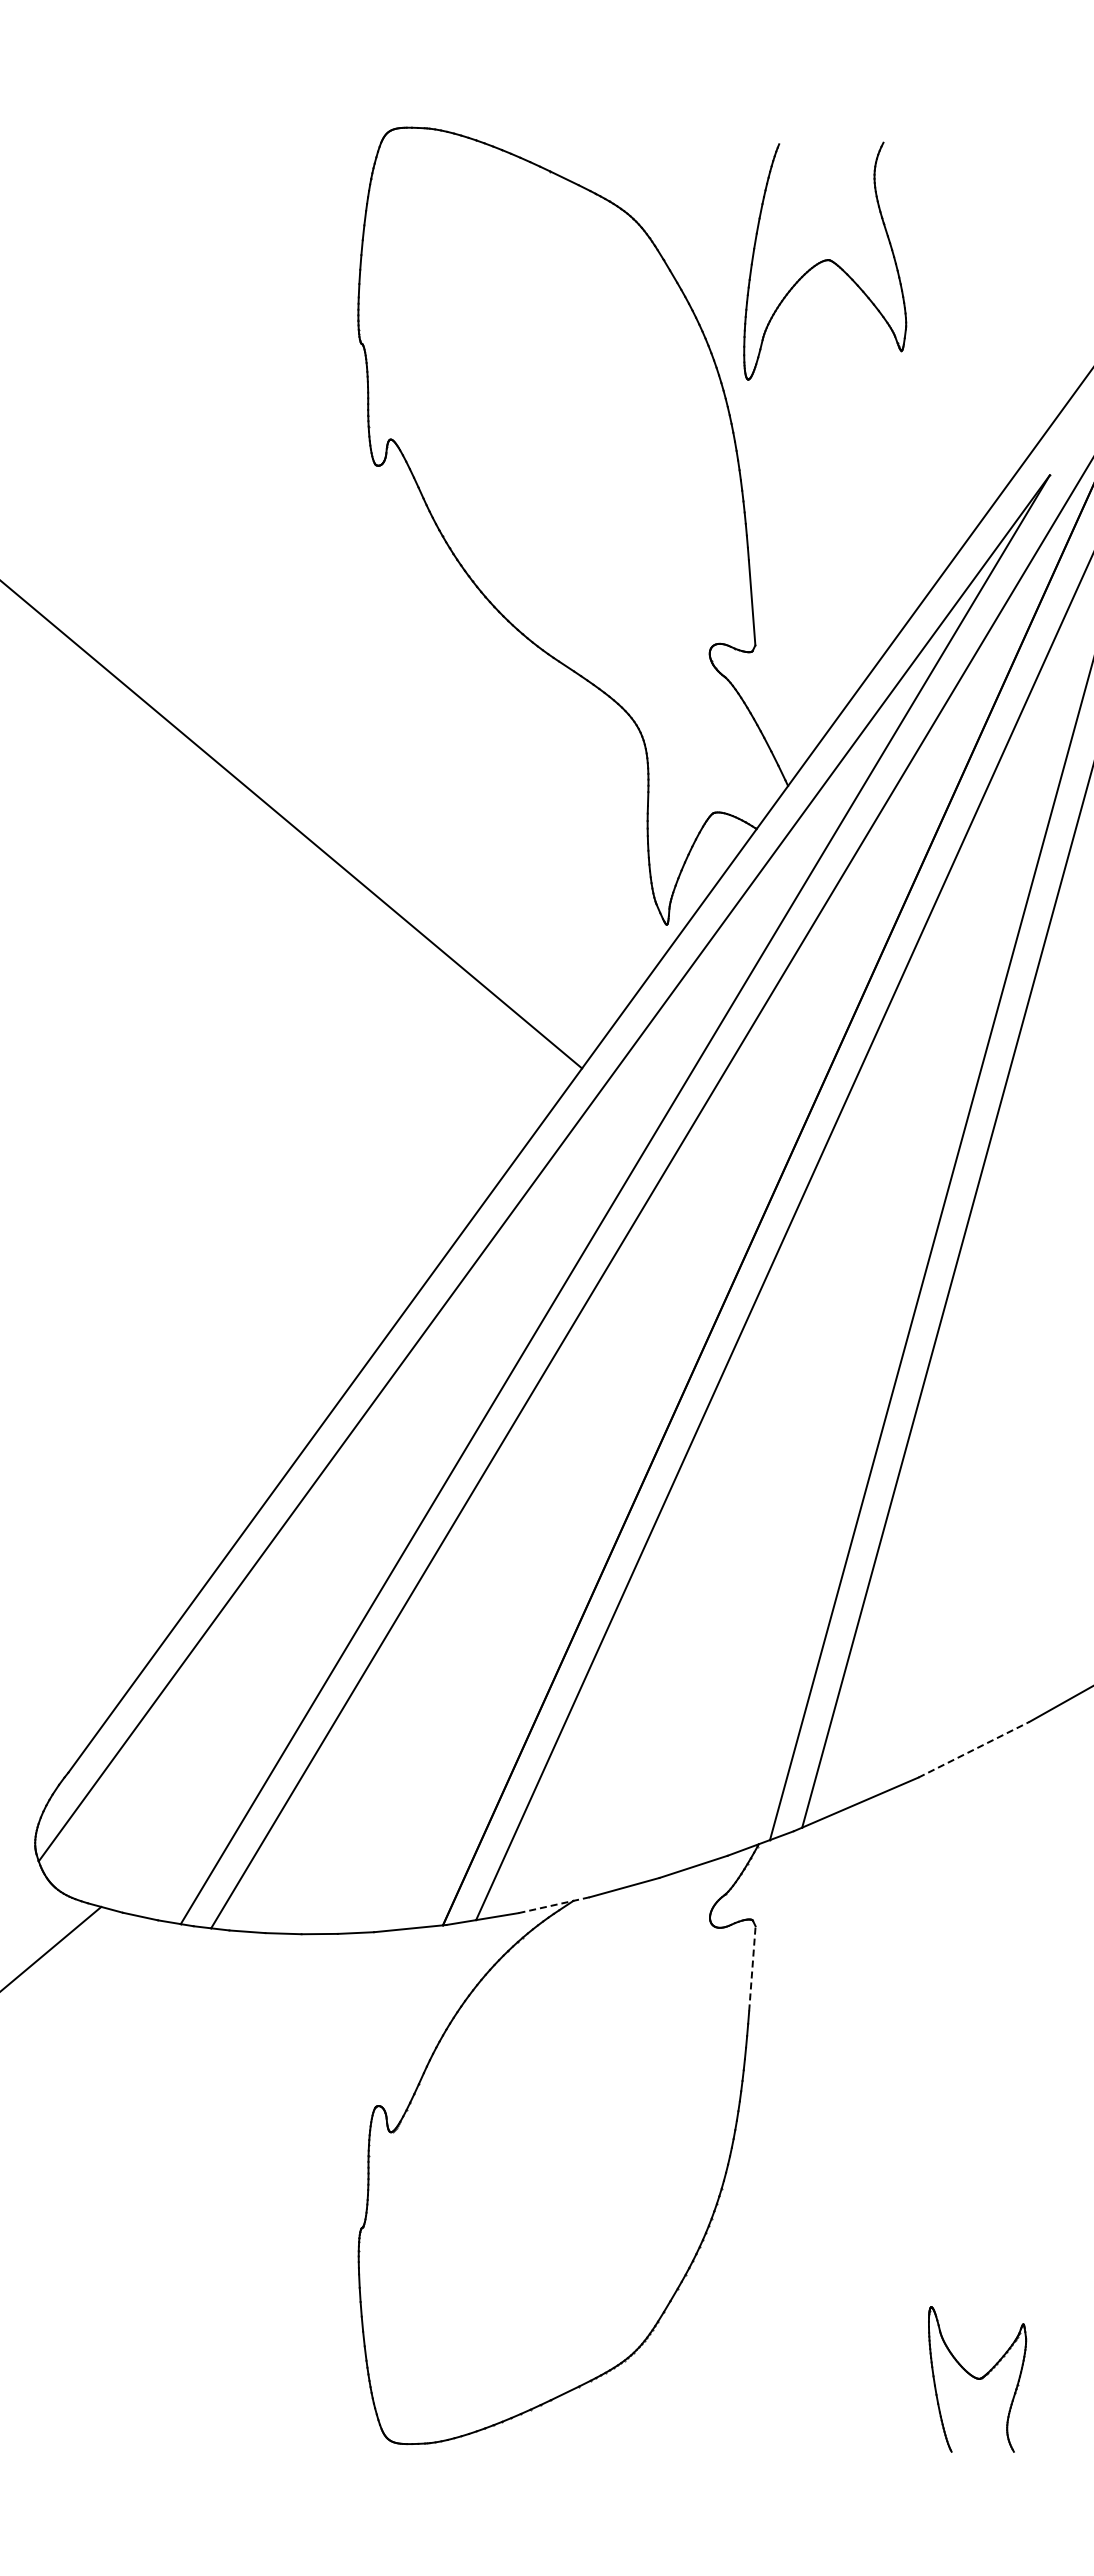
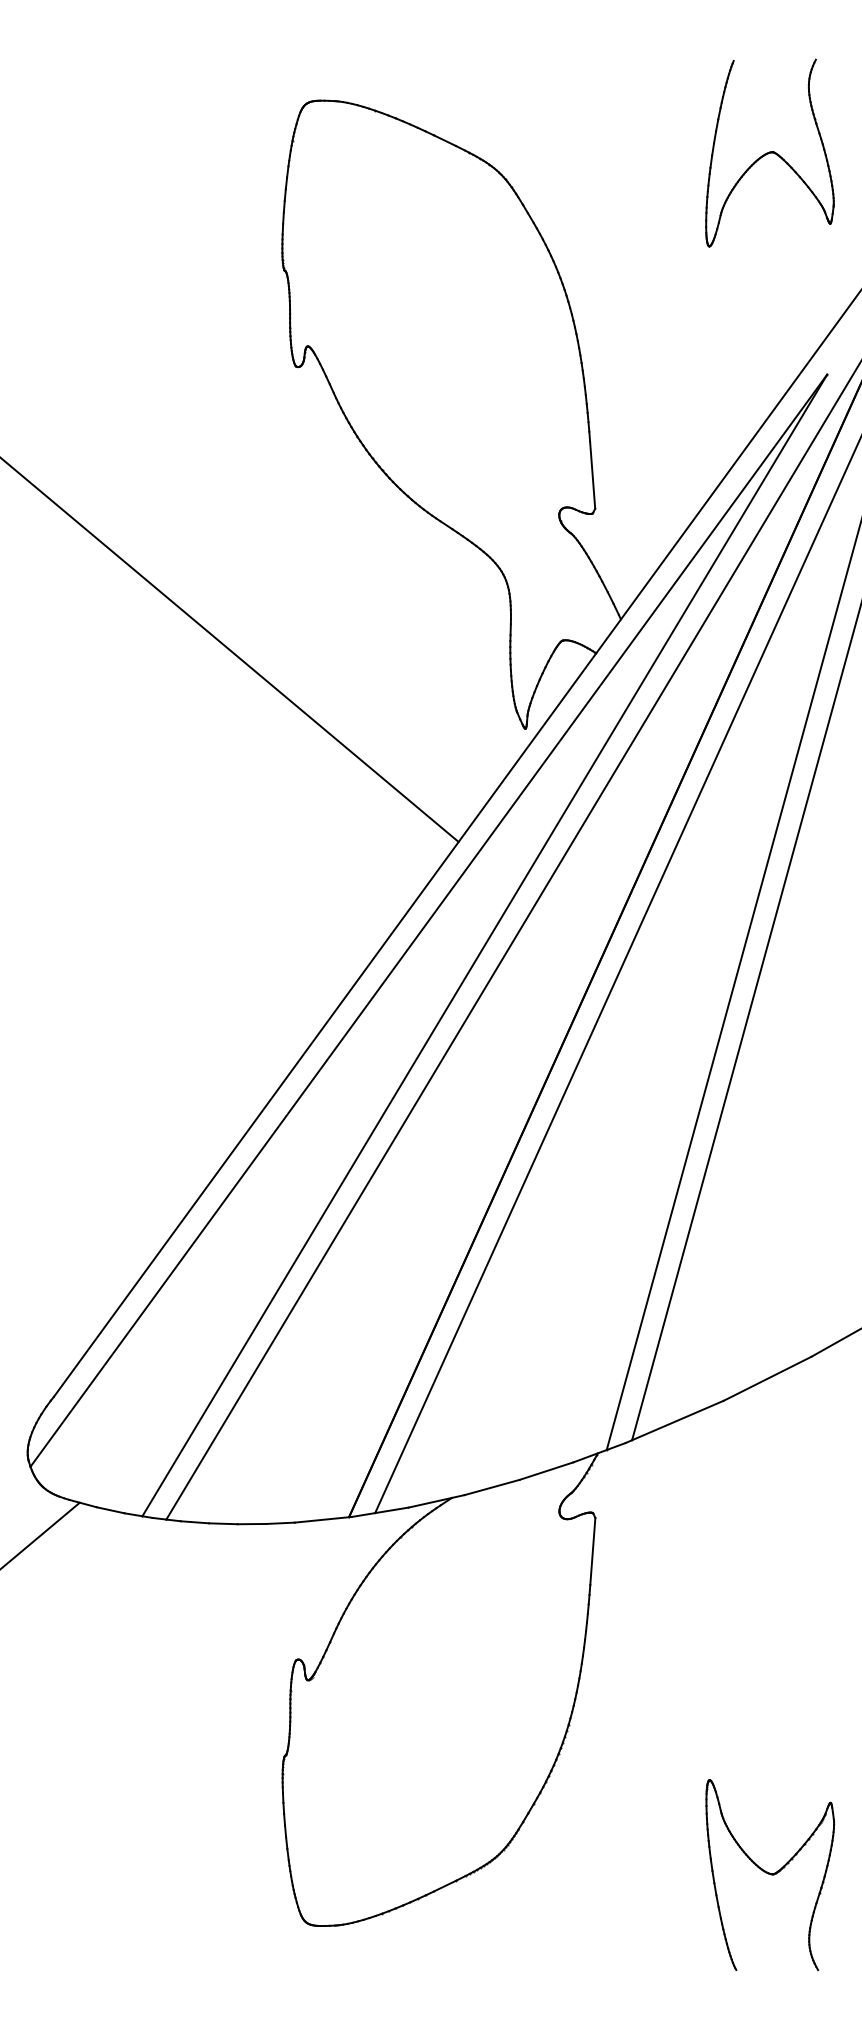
part: (825, 260) -> (770, 152), moved
line: (974, 1749) -> (767, 1378), dashed -> solid
line: (554, 1905) -> (436, 1501), dashed -> solid
line: (752, 1968) -> (592, 1551), dashed -> solid
part: (977, 2379) -> (770, 1875), size x1.67

